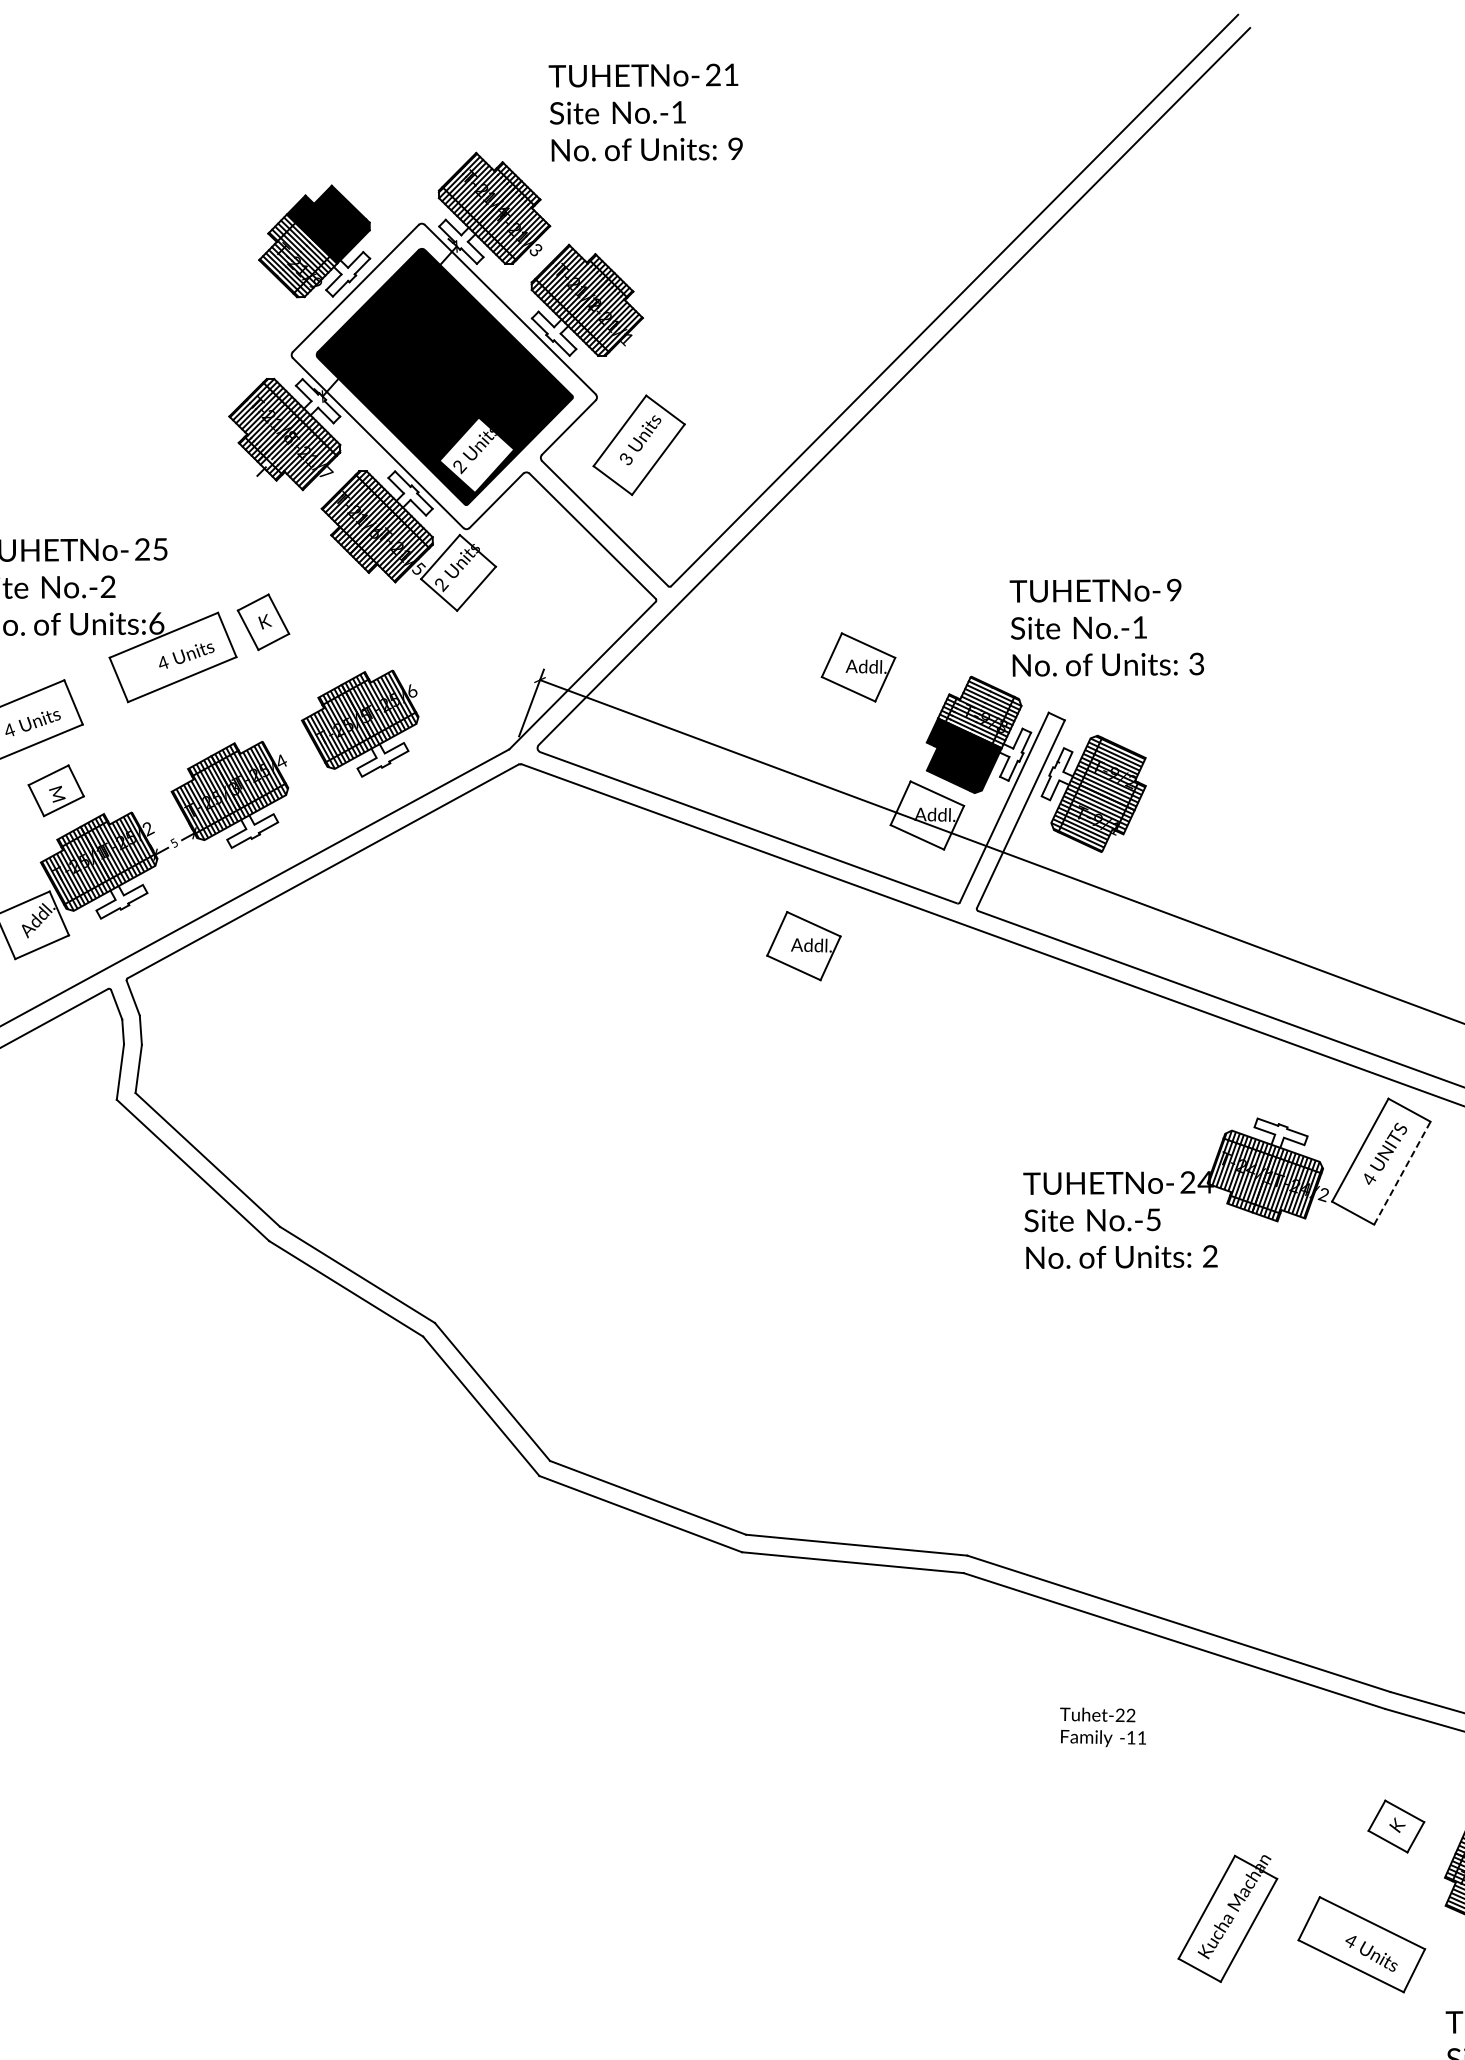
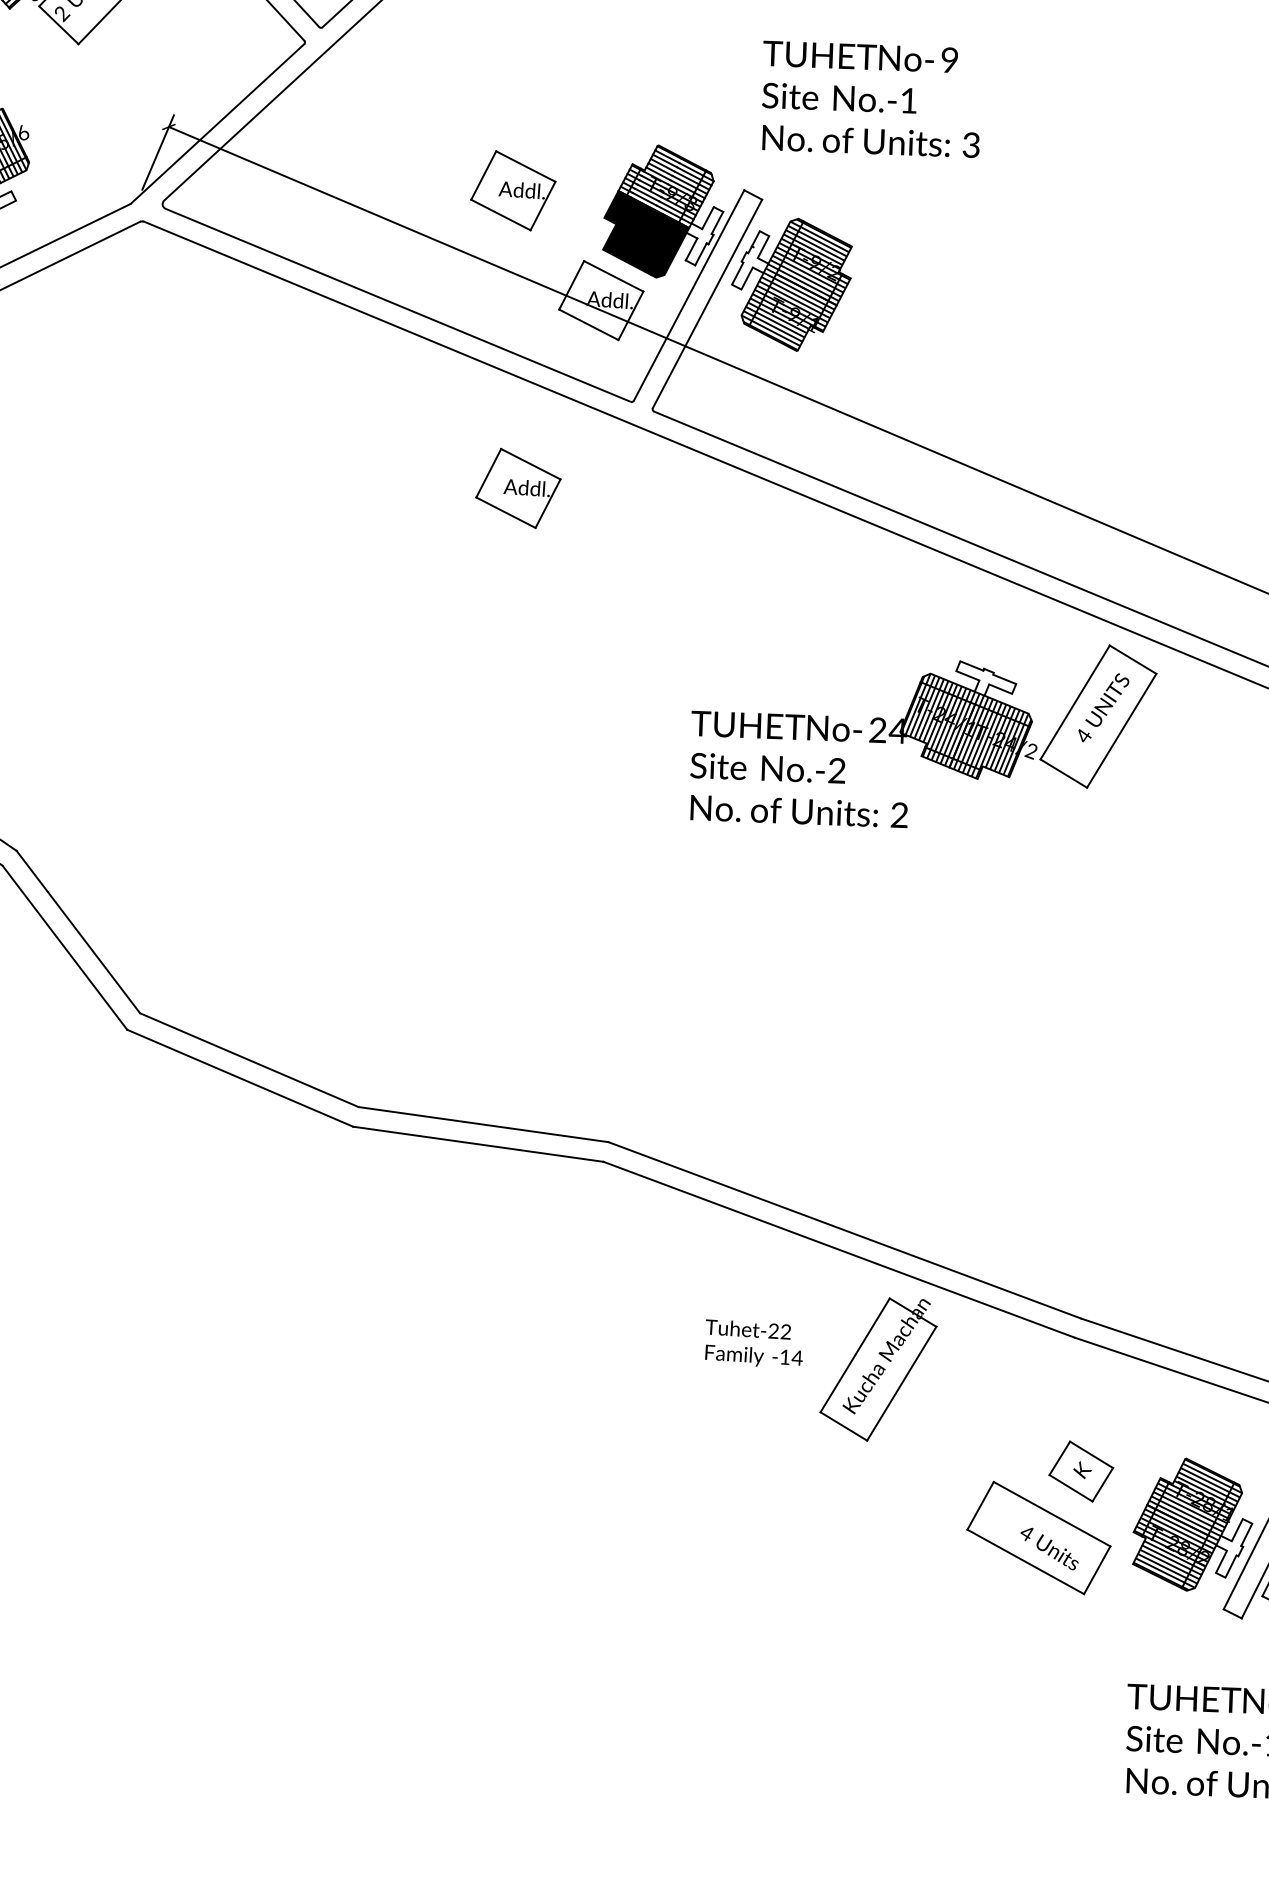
text: (1106, 627) -> (870, 99), moved
part: (858, 667) -> (513, 190), moved
part: (803, 946) -> (517, 488), moved
line: (1402, 1173) -> (1121, 731), dashed -> solid
text: (1153, 1219) -> (837, 770), No.-5 -> No.-2
text: (1141, 1737) -> (796, 1357), -11 -> -14
part: (1227, 1918) -> (878, 1369), moved
part: (1361, 1944) -> (1038, 1537), moved

